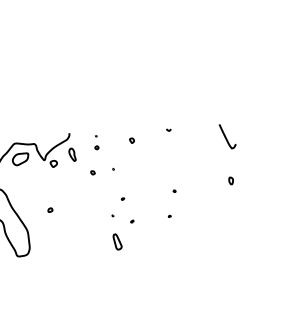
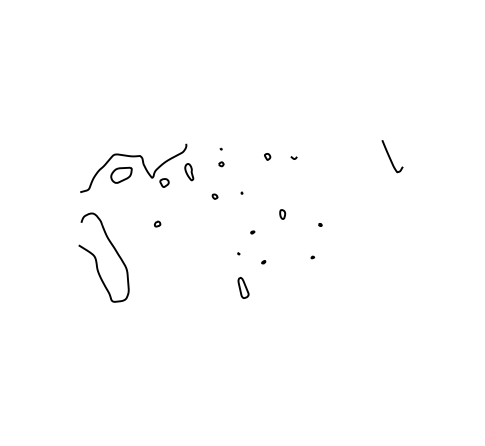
curve: (168, 129) -> (293, 157), moved
part: (231, 180) -> (282, 214), moved
part: (50, 209) -> (157, 223), moved

